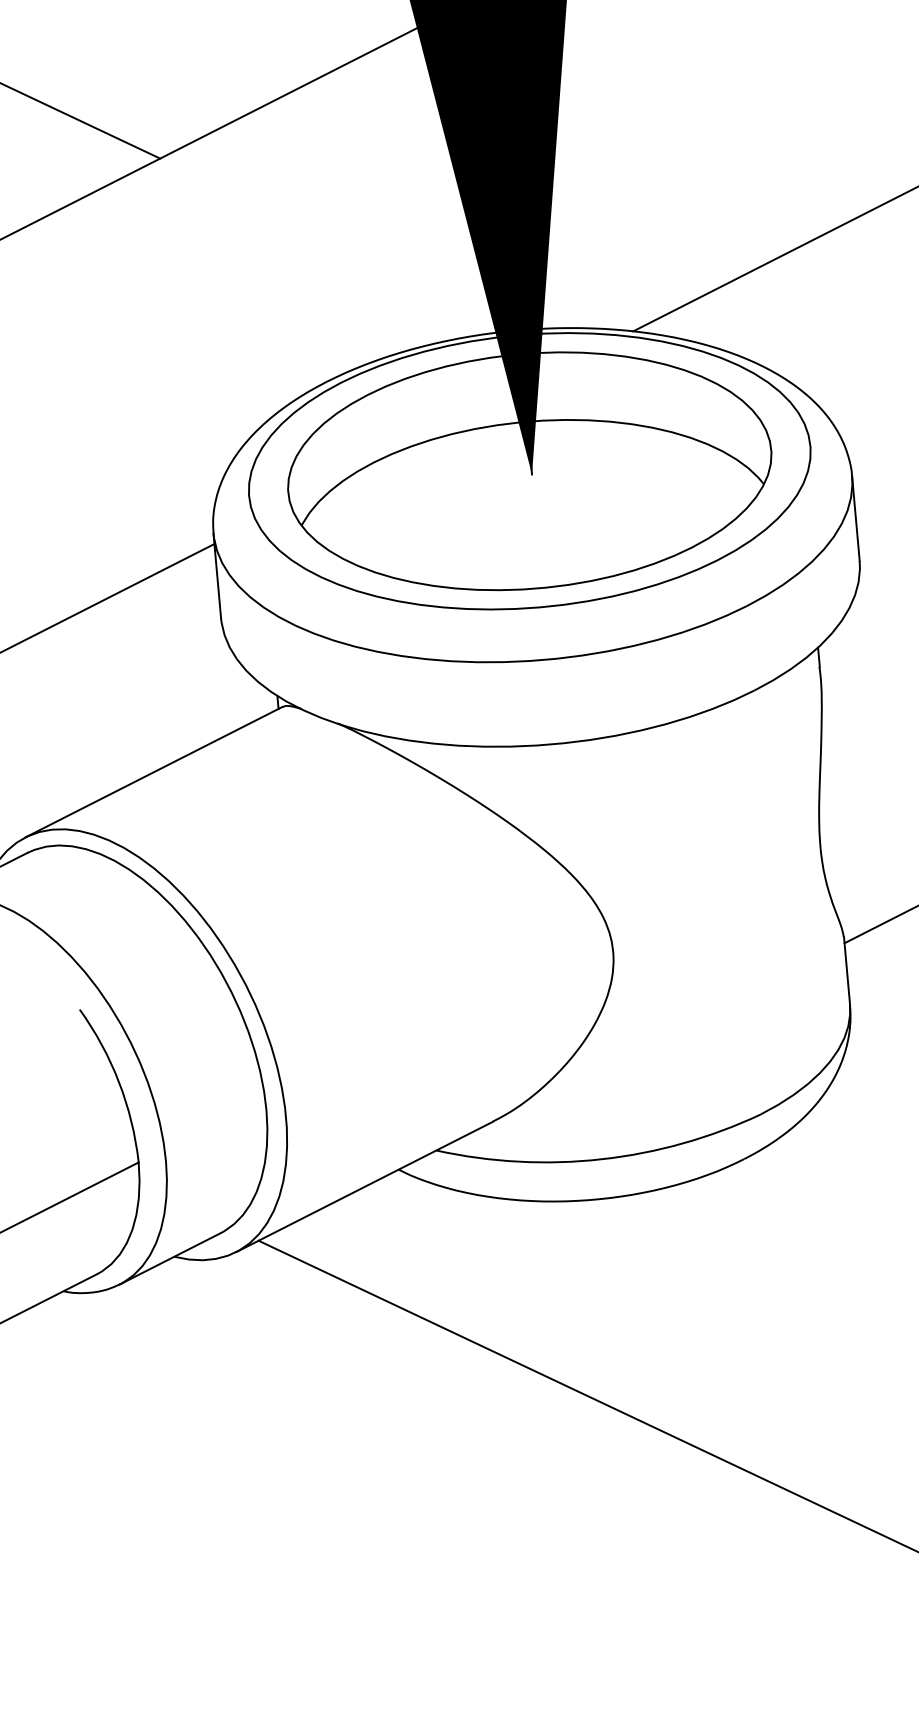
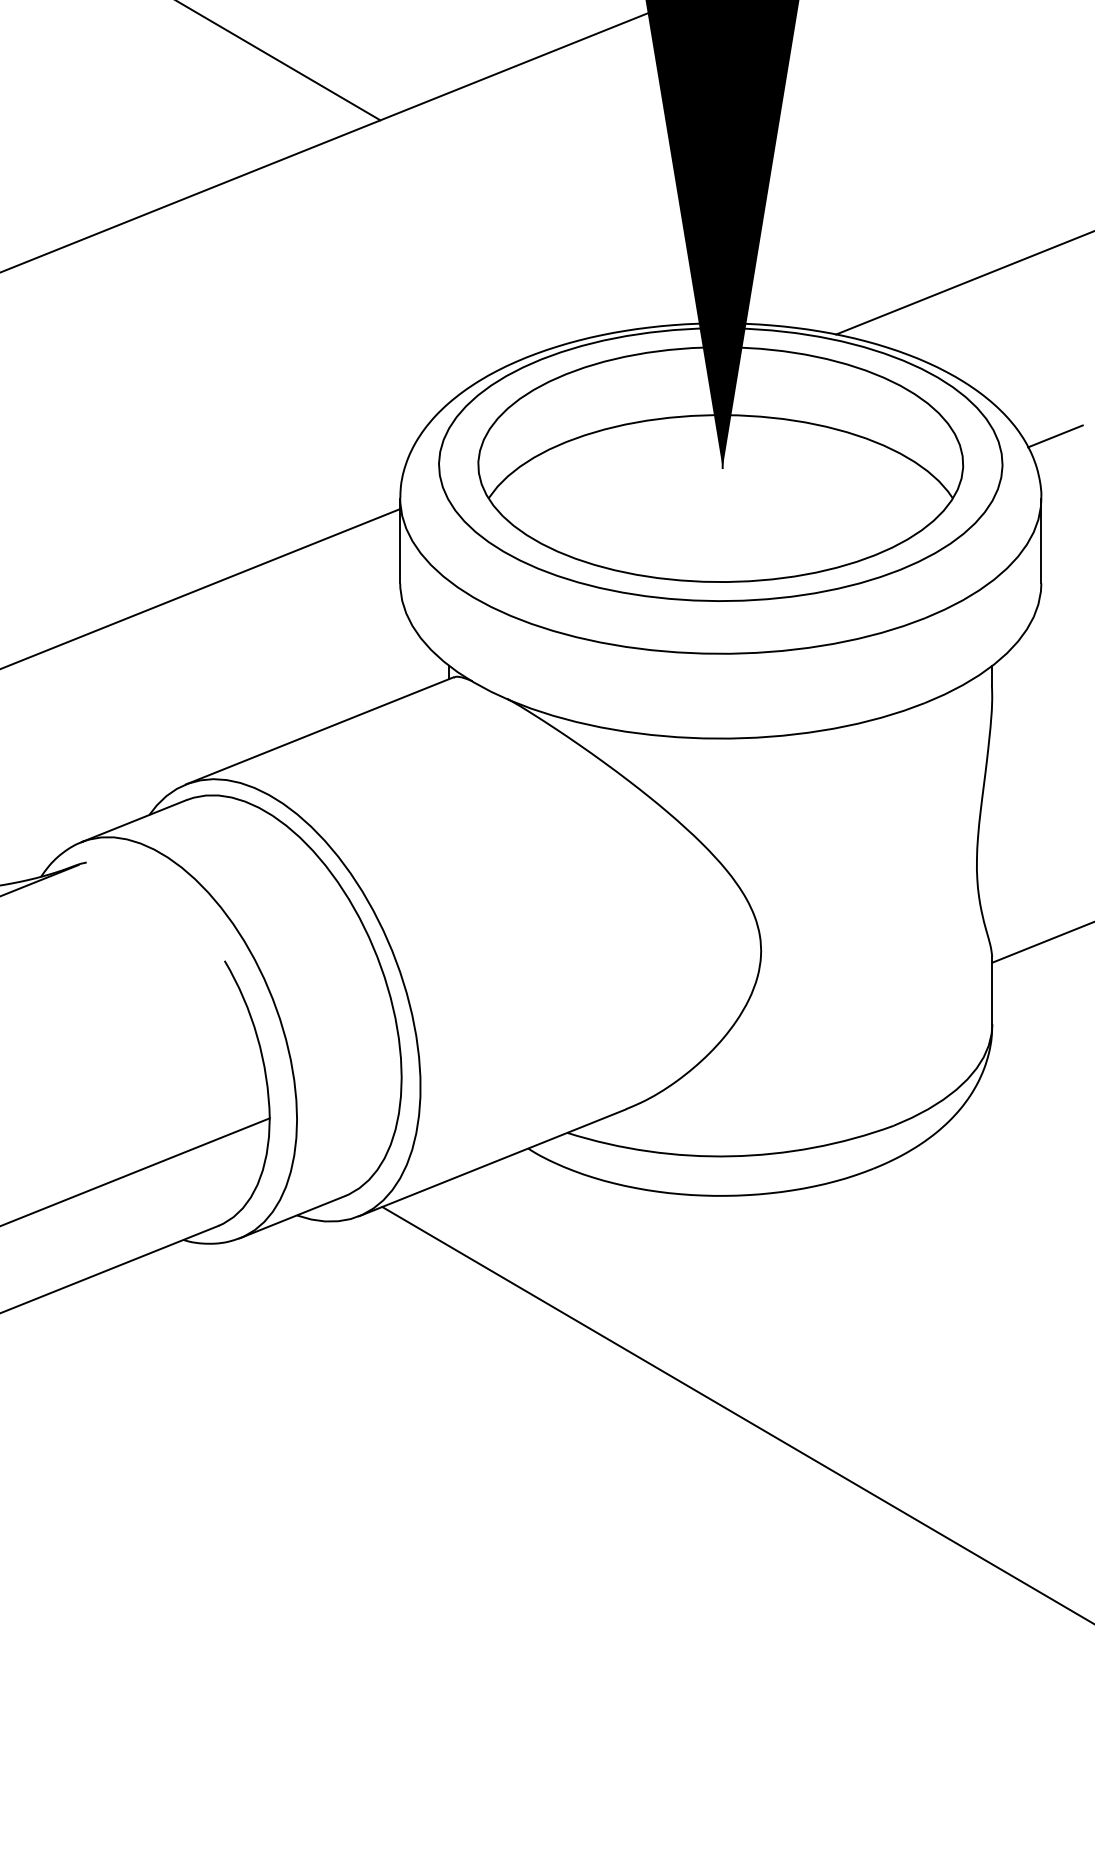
line: (860, 413) -> (1055, 436), added

